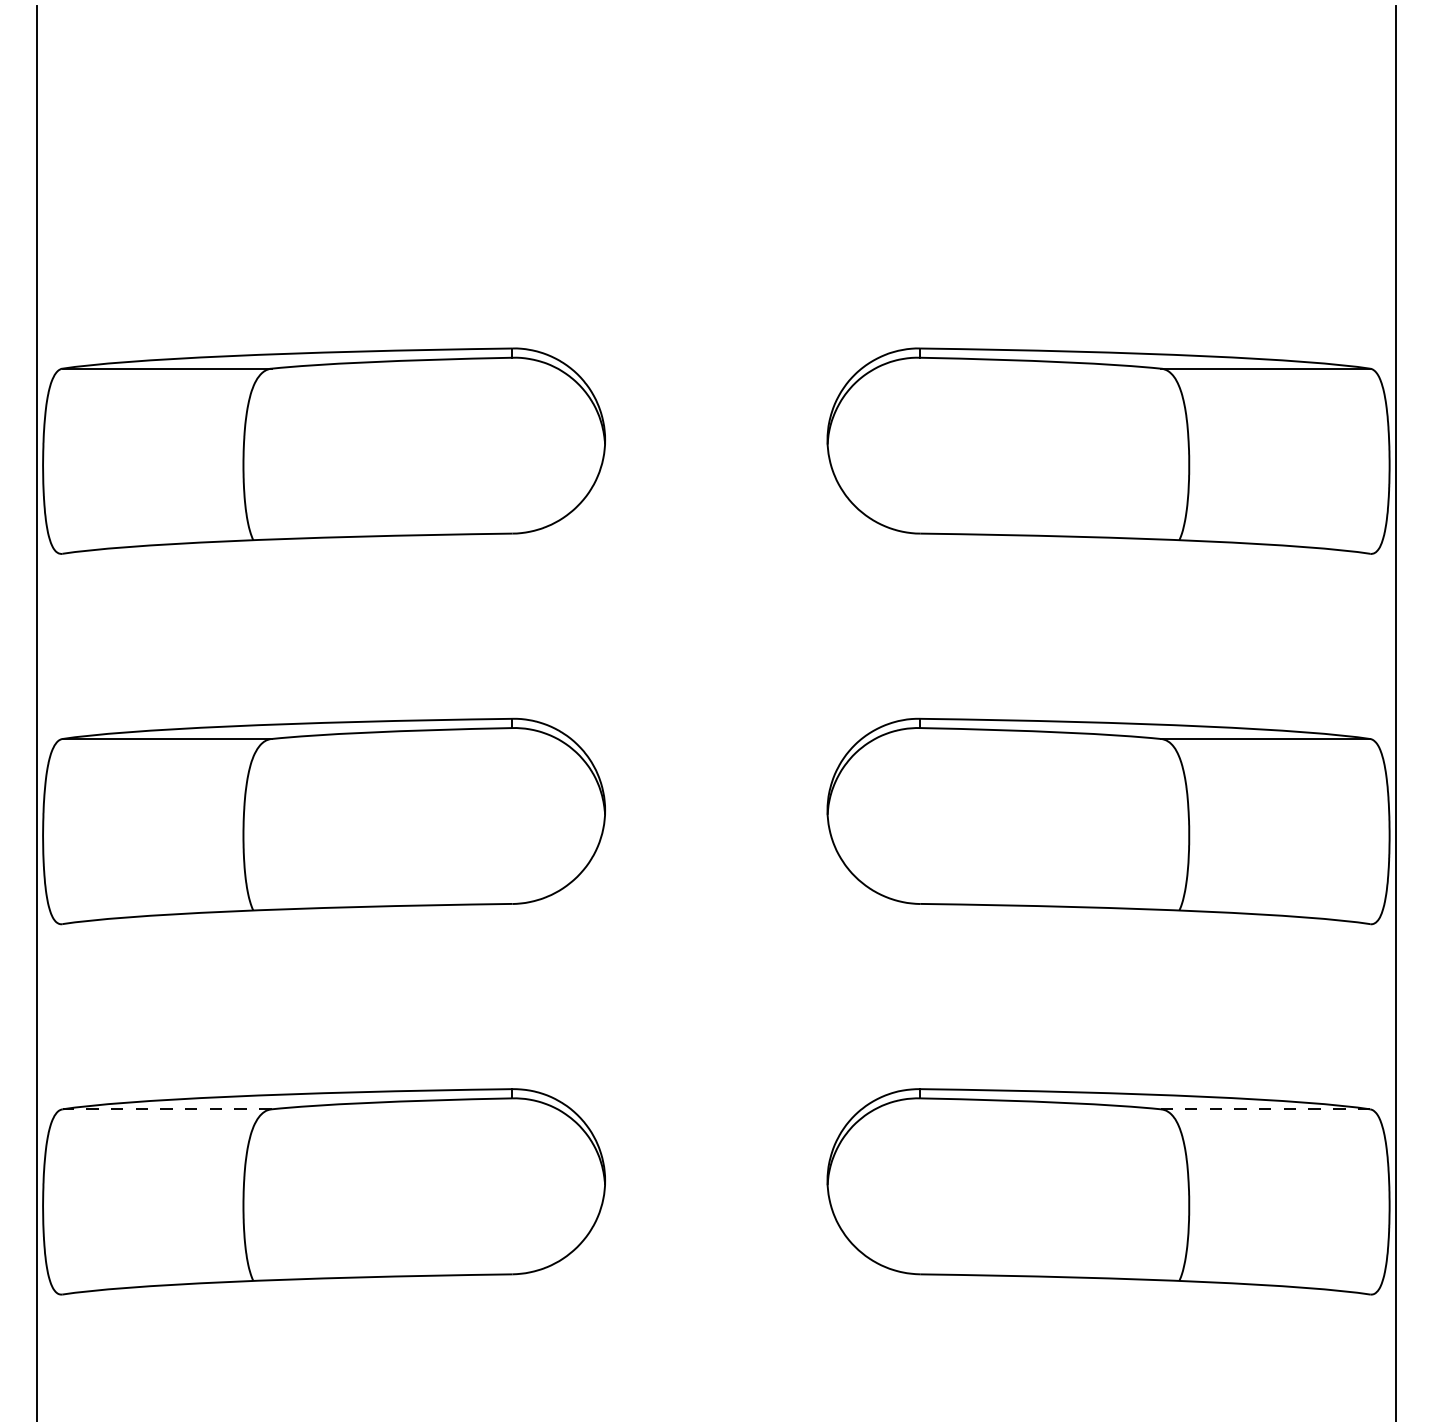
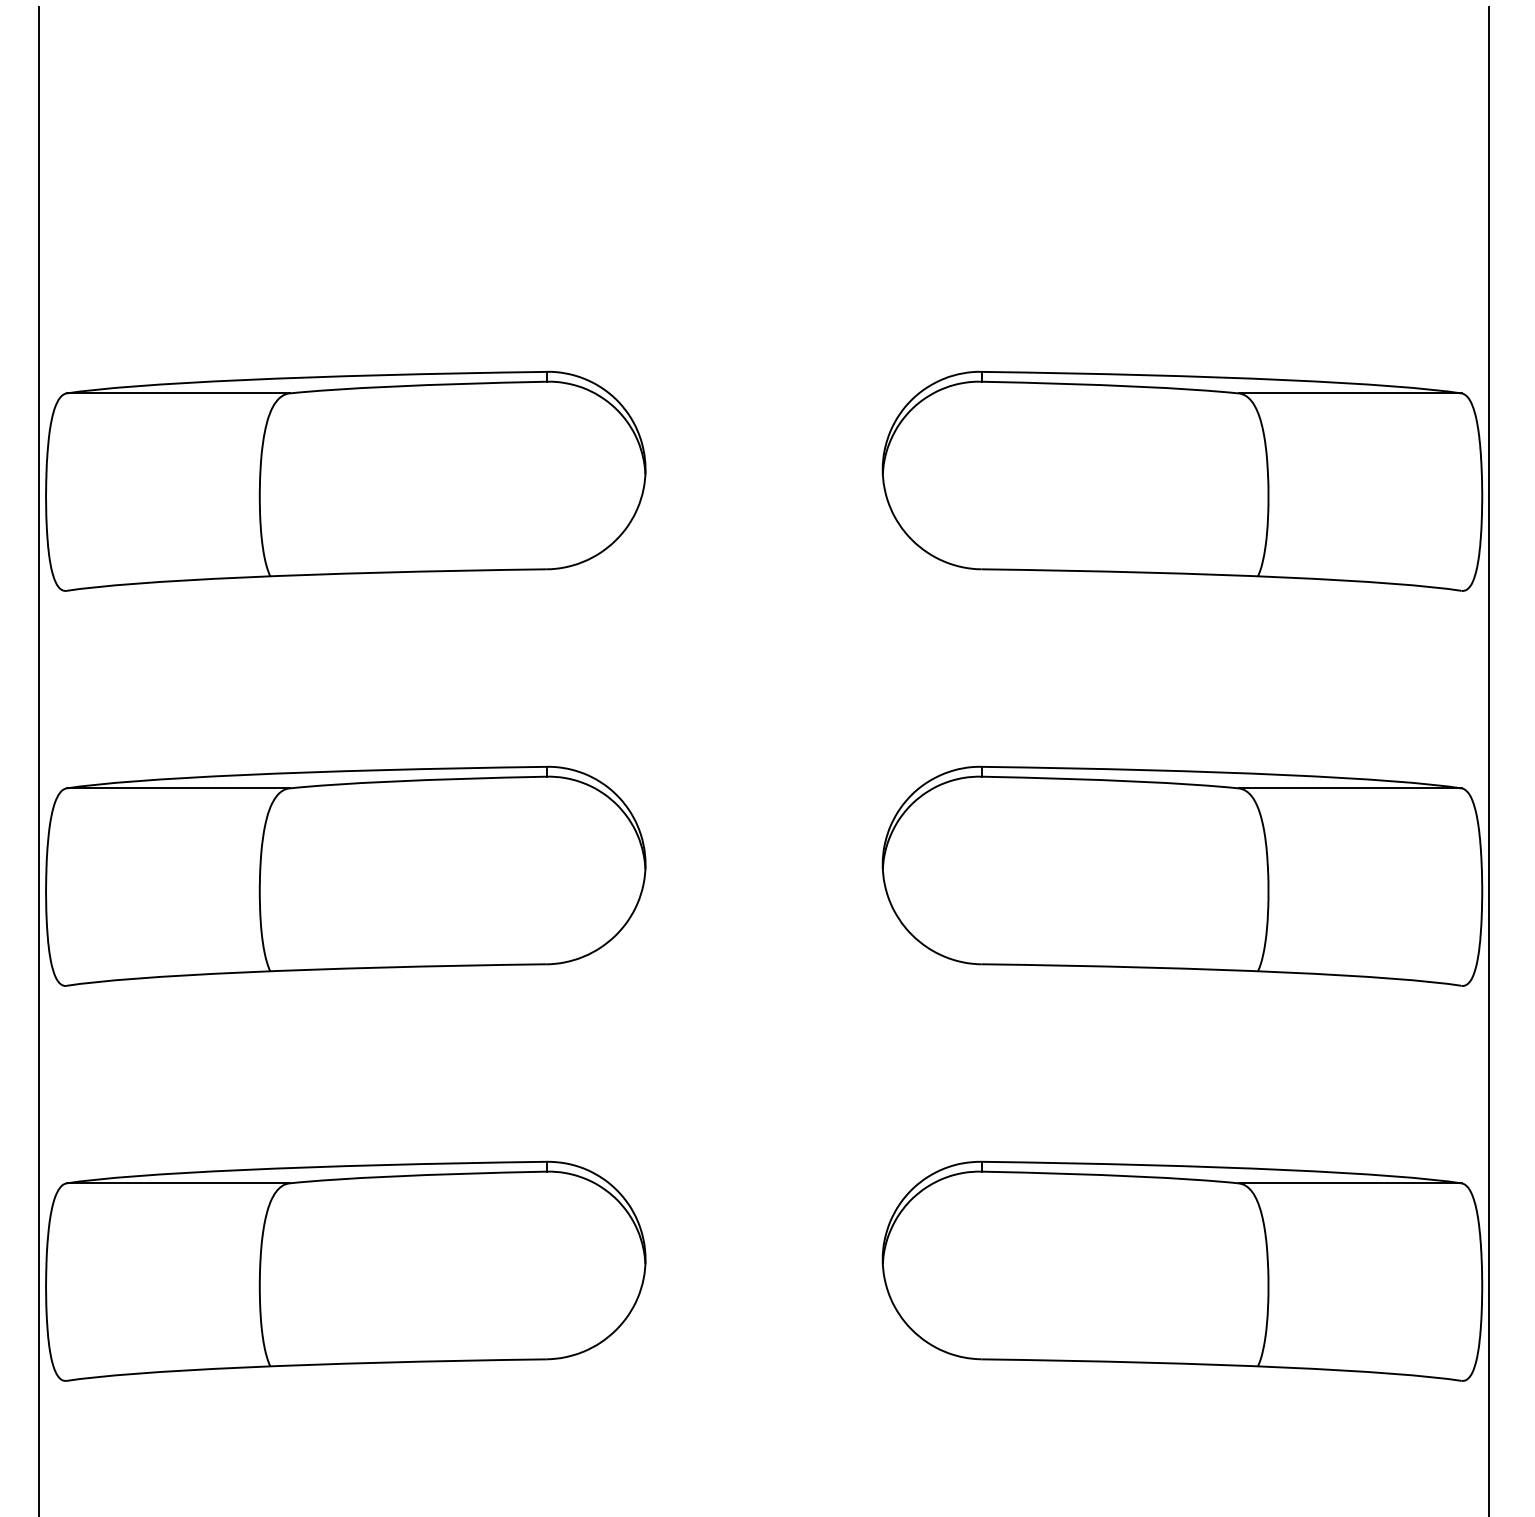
line: (166, 1109) -> (177, 1183), dashed -> solid
line: (1265, 1109) -> (1349, 1183), dashed -> solid

